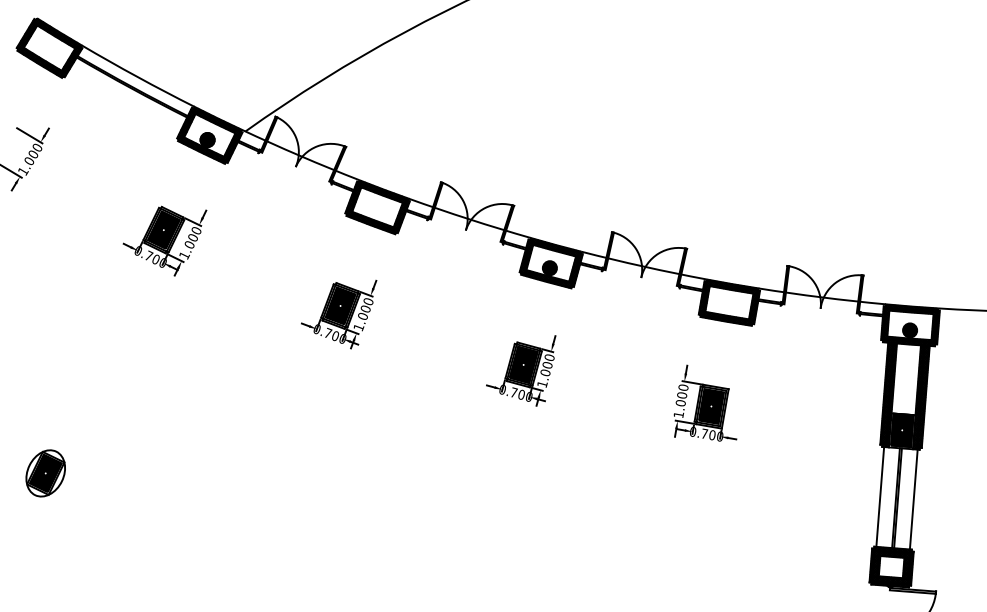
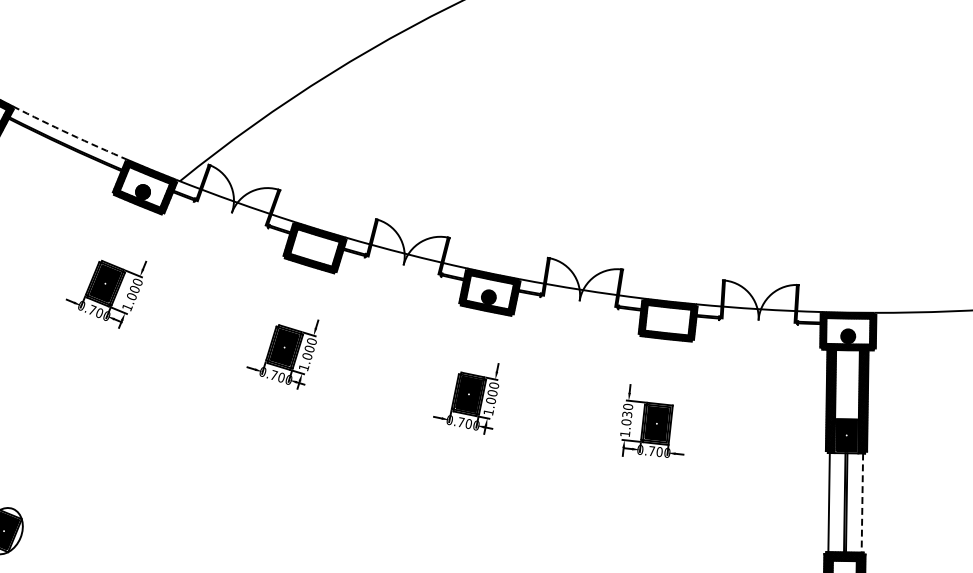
arc: (137, 77) -> (70, 134), solid -> dashed
text: (681, 395) -> (626, 414), 1.000 -> 1.030
line: (913, 500) -> (862, 503), solid -> dashed

